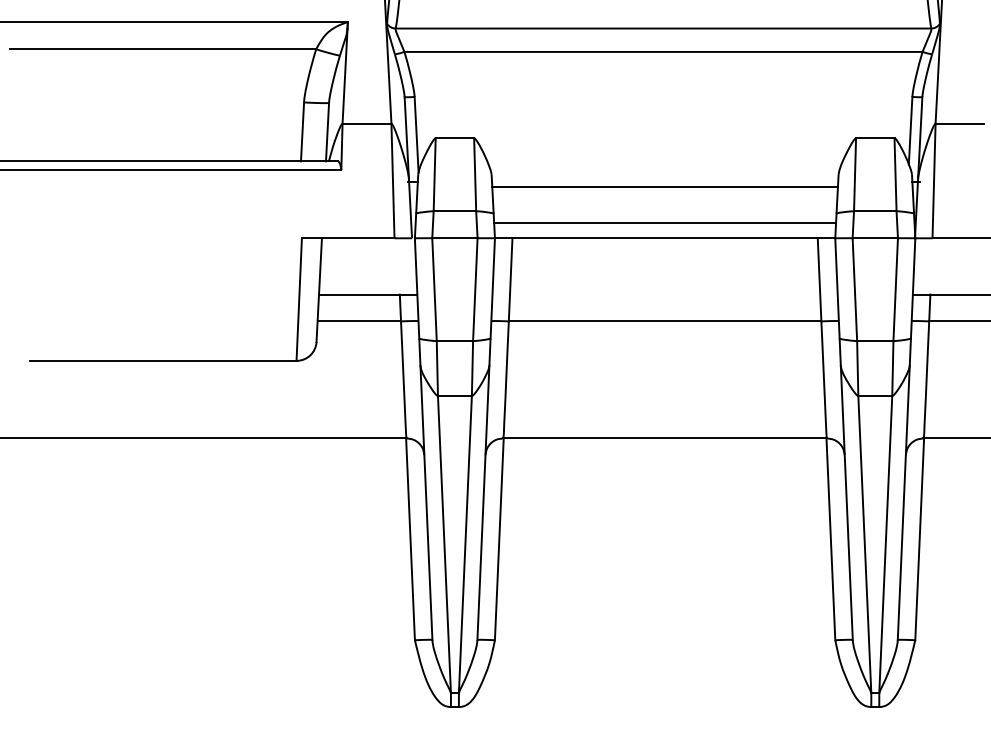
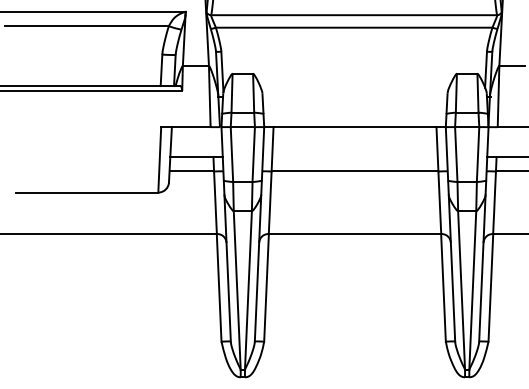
line: (664, 186) -> (354, 99), removed
line: (664, 223) -> (354, 119), removed

